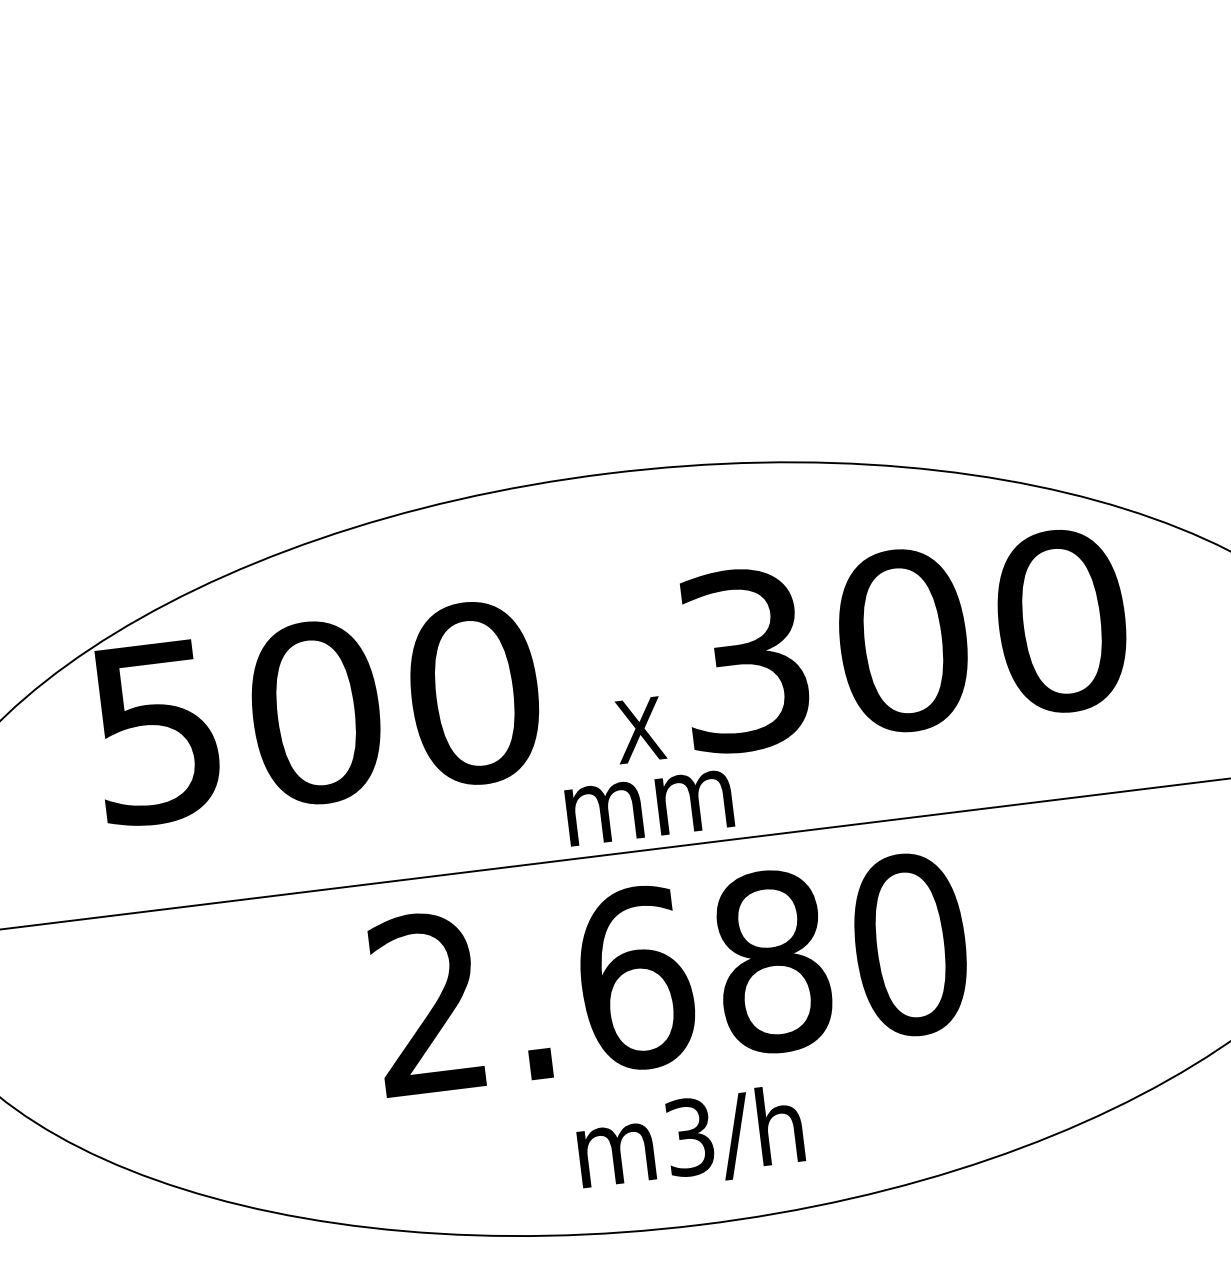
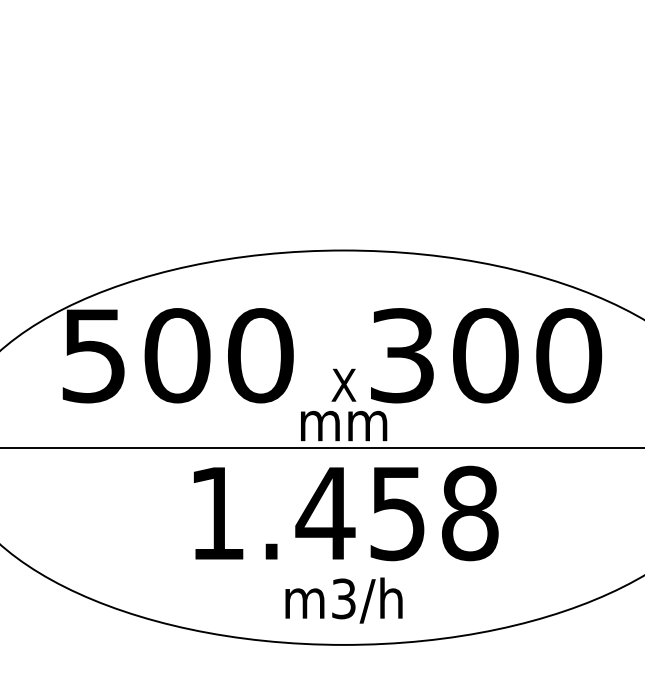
text: (669, 974) -> (343, 513), 2.680 -> 1.458

